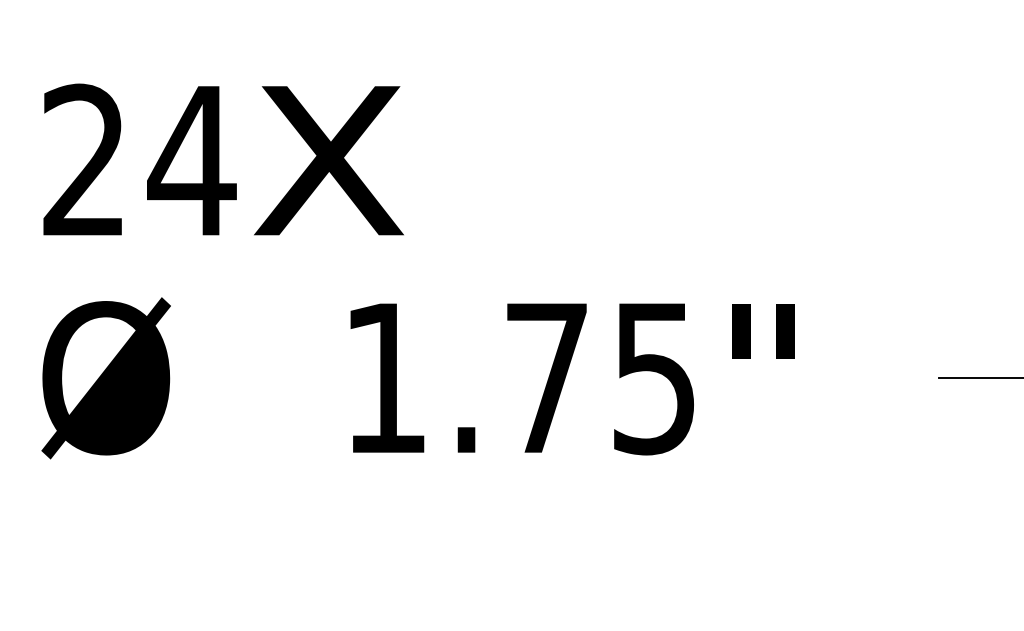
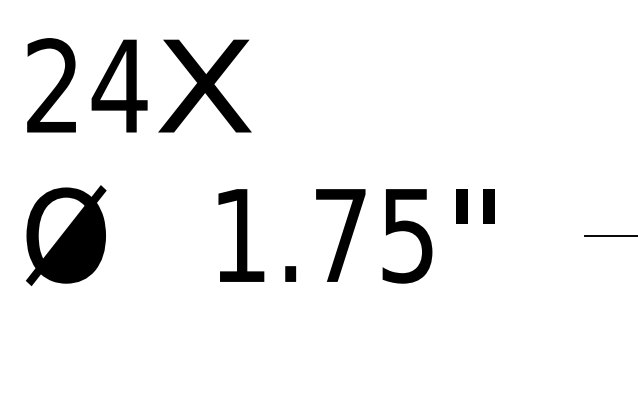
text: (223, 159) -> (139, 85), moved

